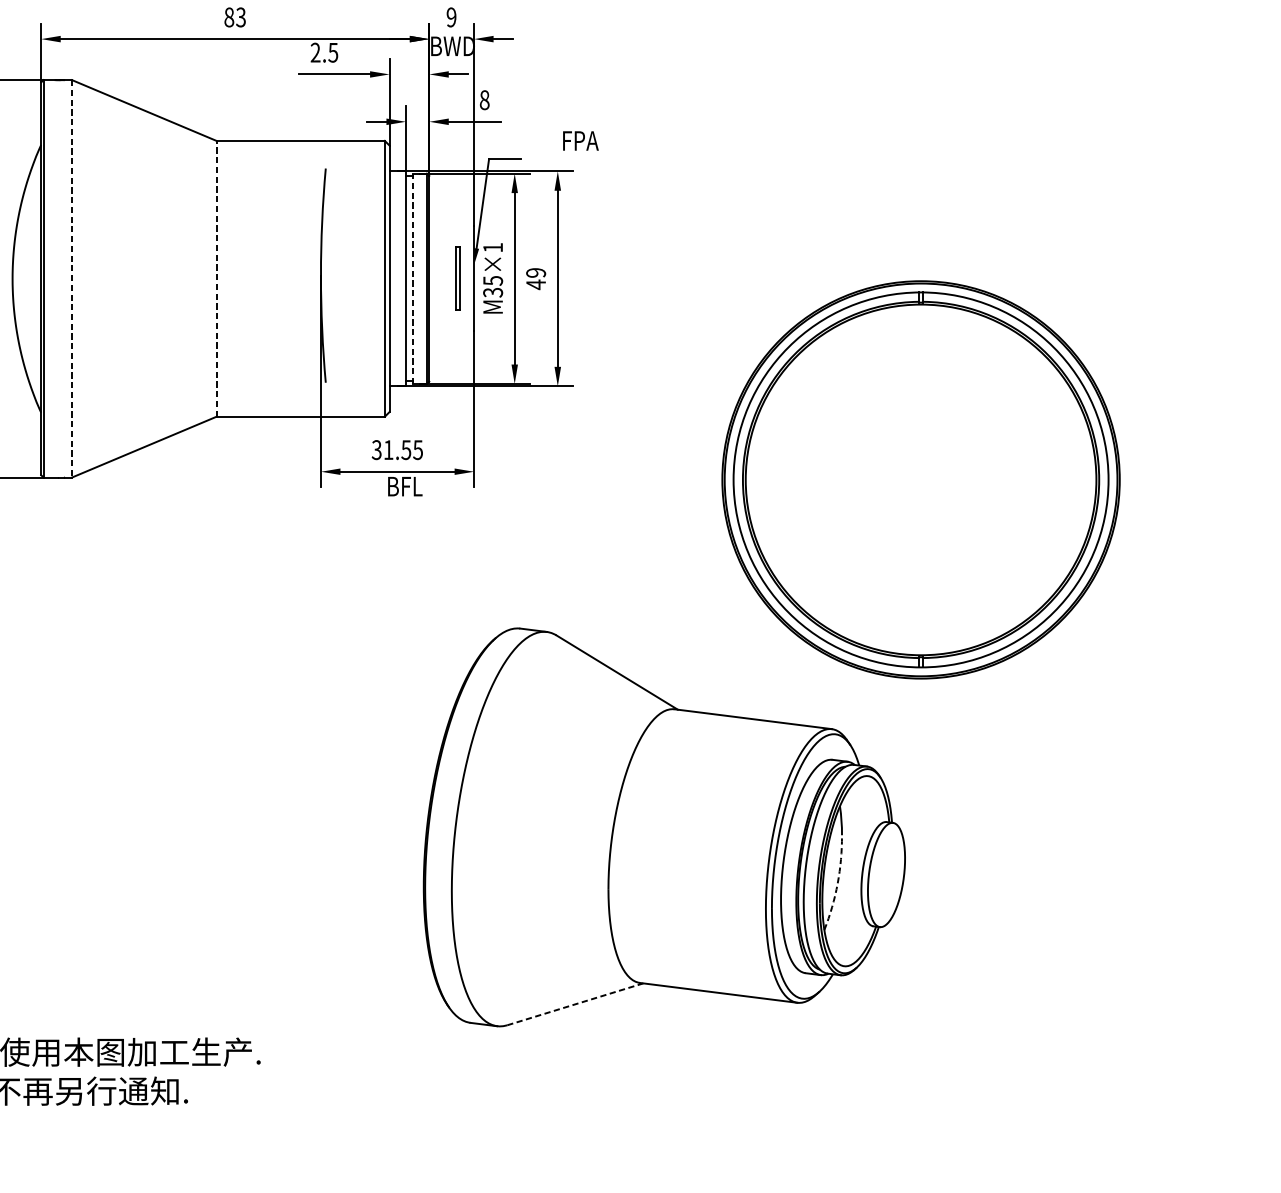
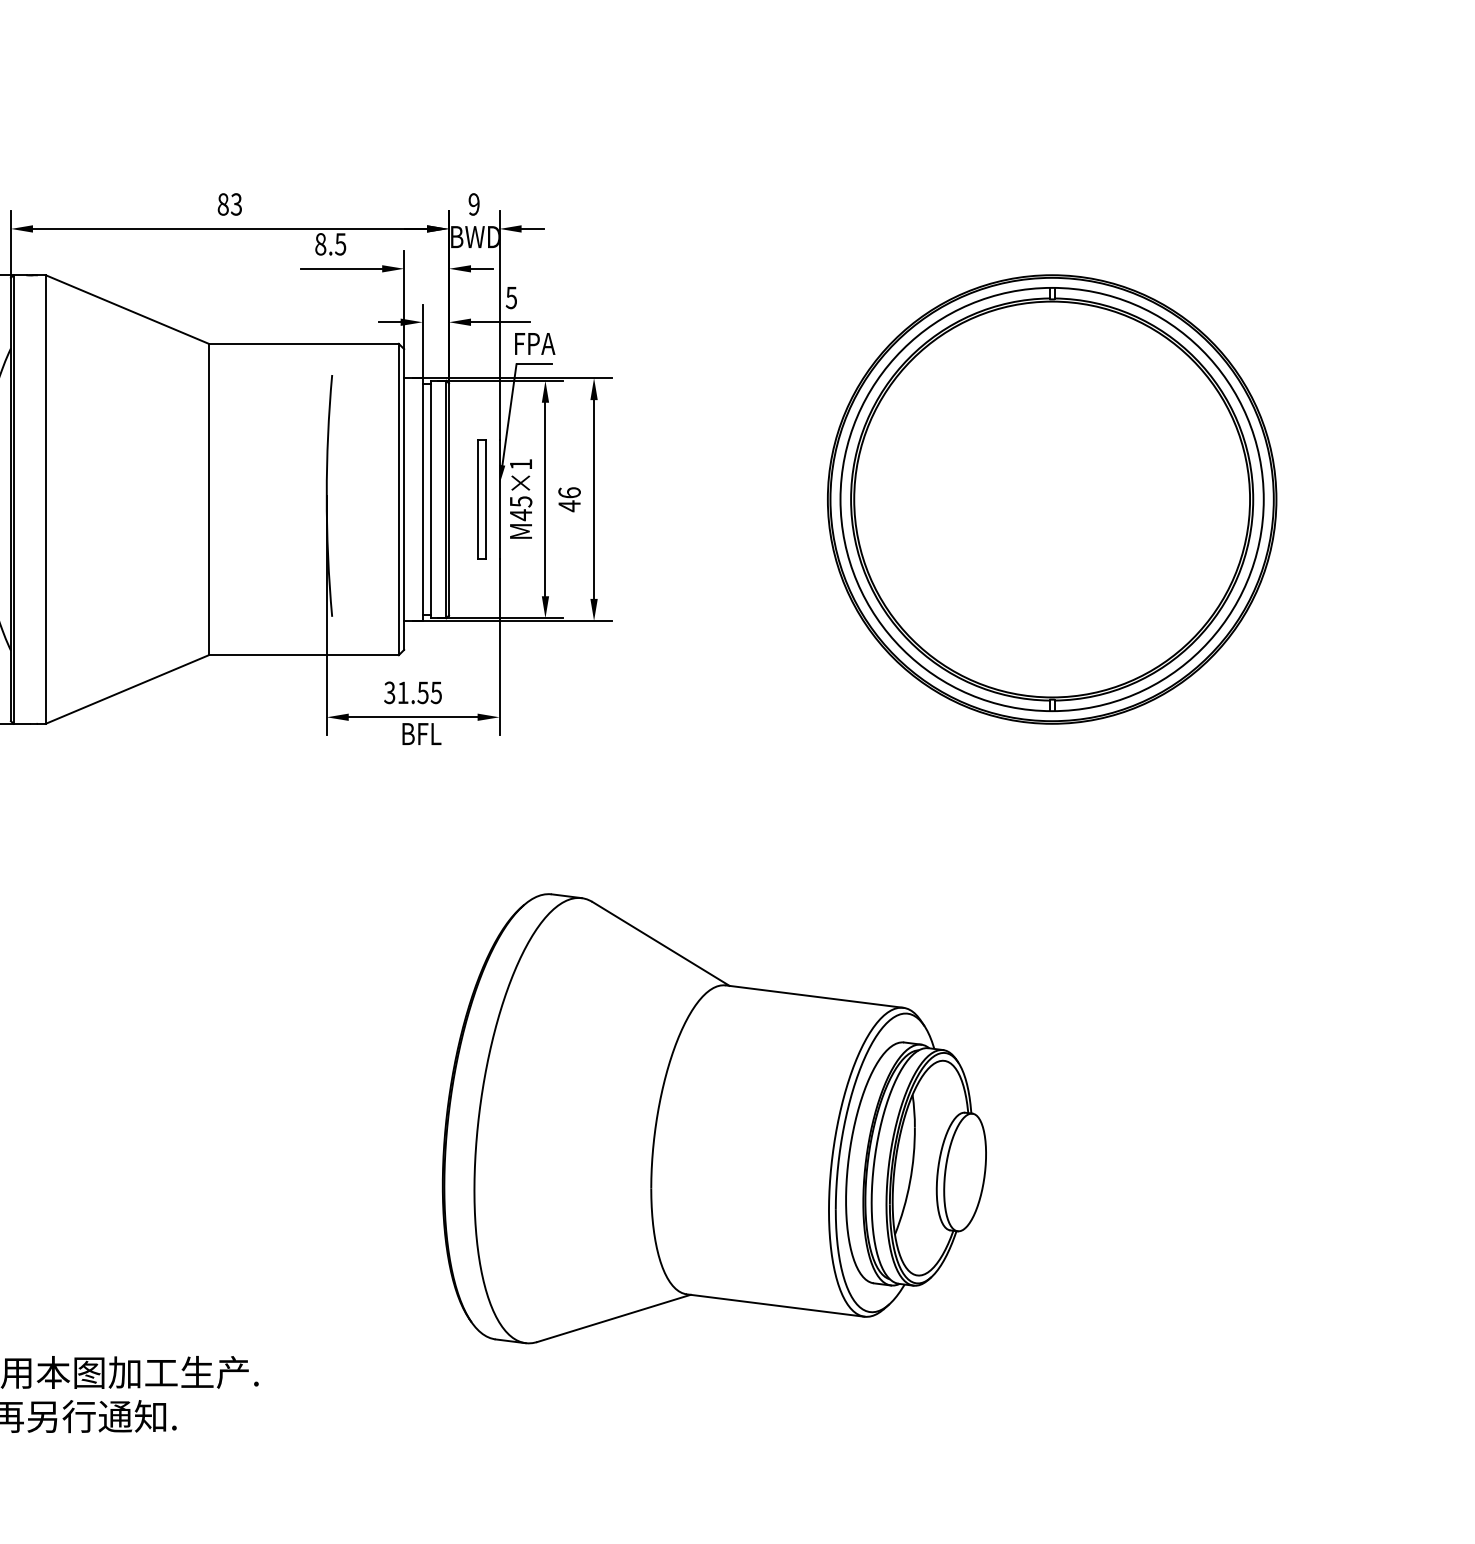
text: (315, 52) -> (320, 244), 2.5 -> 8.5
text: (484, 99) -> (511, 297), 8 -> 5
text: (581, 140) -> (535, 343), moved
text: (536, 272) -> (569, 492), 49 -> 46
line: (216, 278) -> (208, 499), dashed -> solid
line: (412, 278) -> (430, 499), dashed -> solid
part: (458, 278) -> (481, 499), size x1.67
line: (71, 279) -> (45, 500), dashed -> solid
text: (492, 292) -> (520, 515), M35×1 -> M45×1
part: (921, 479) -> (1052, 499), moved
arc: (838, 883) -> (910, 1182), dashed -> solid
line: (575, 1004) -> (614, 1318), dashed -> solid

